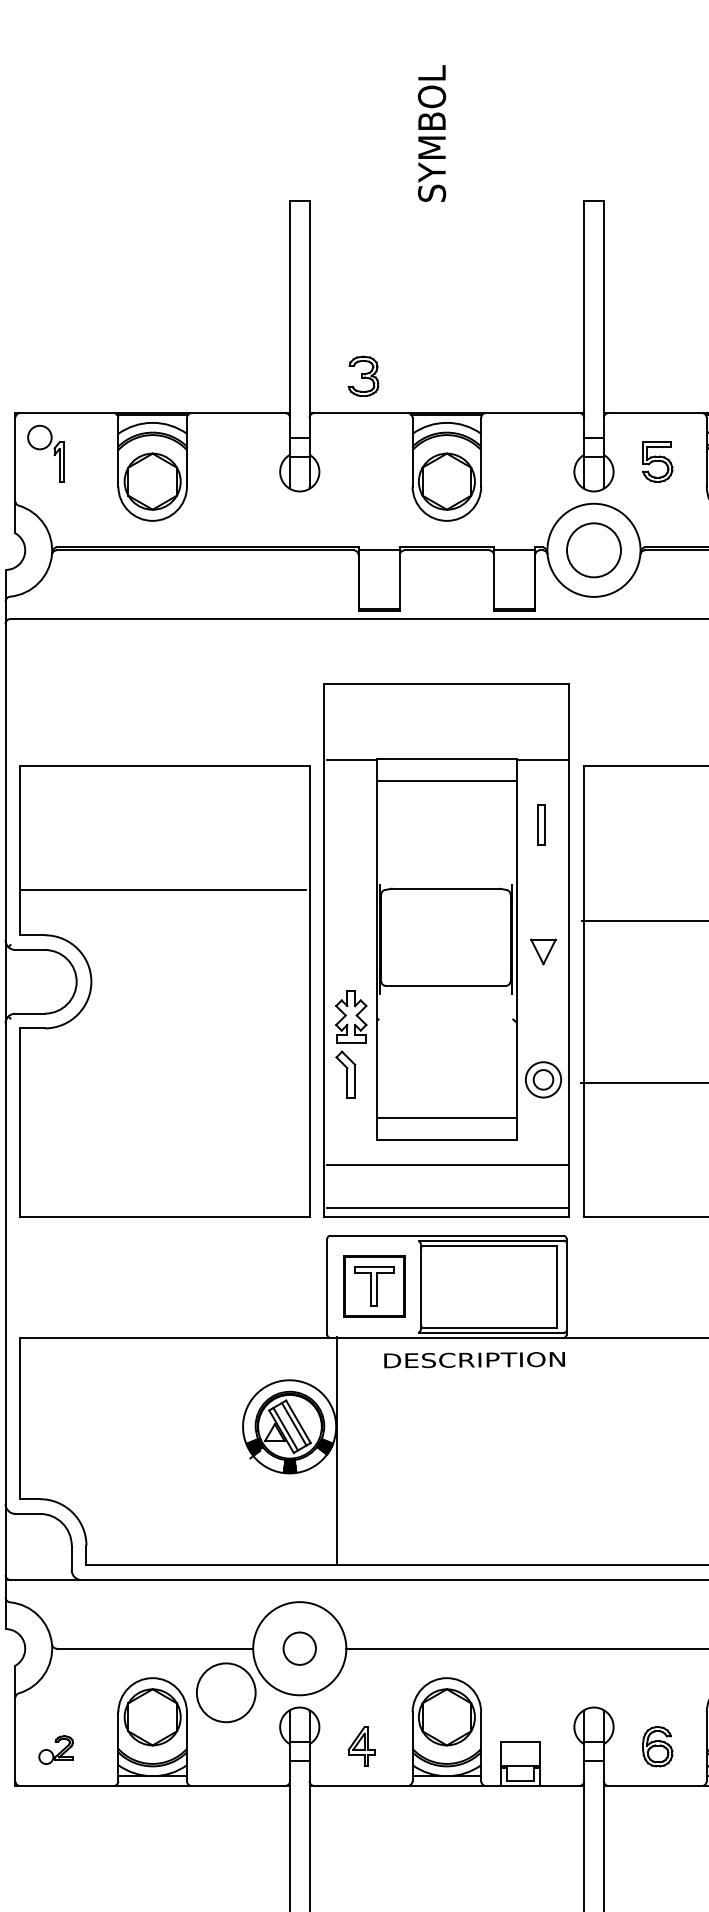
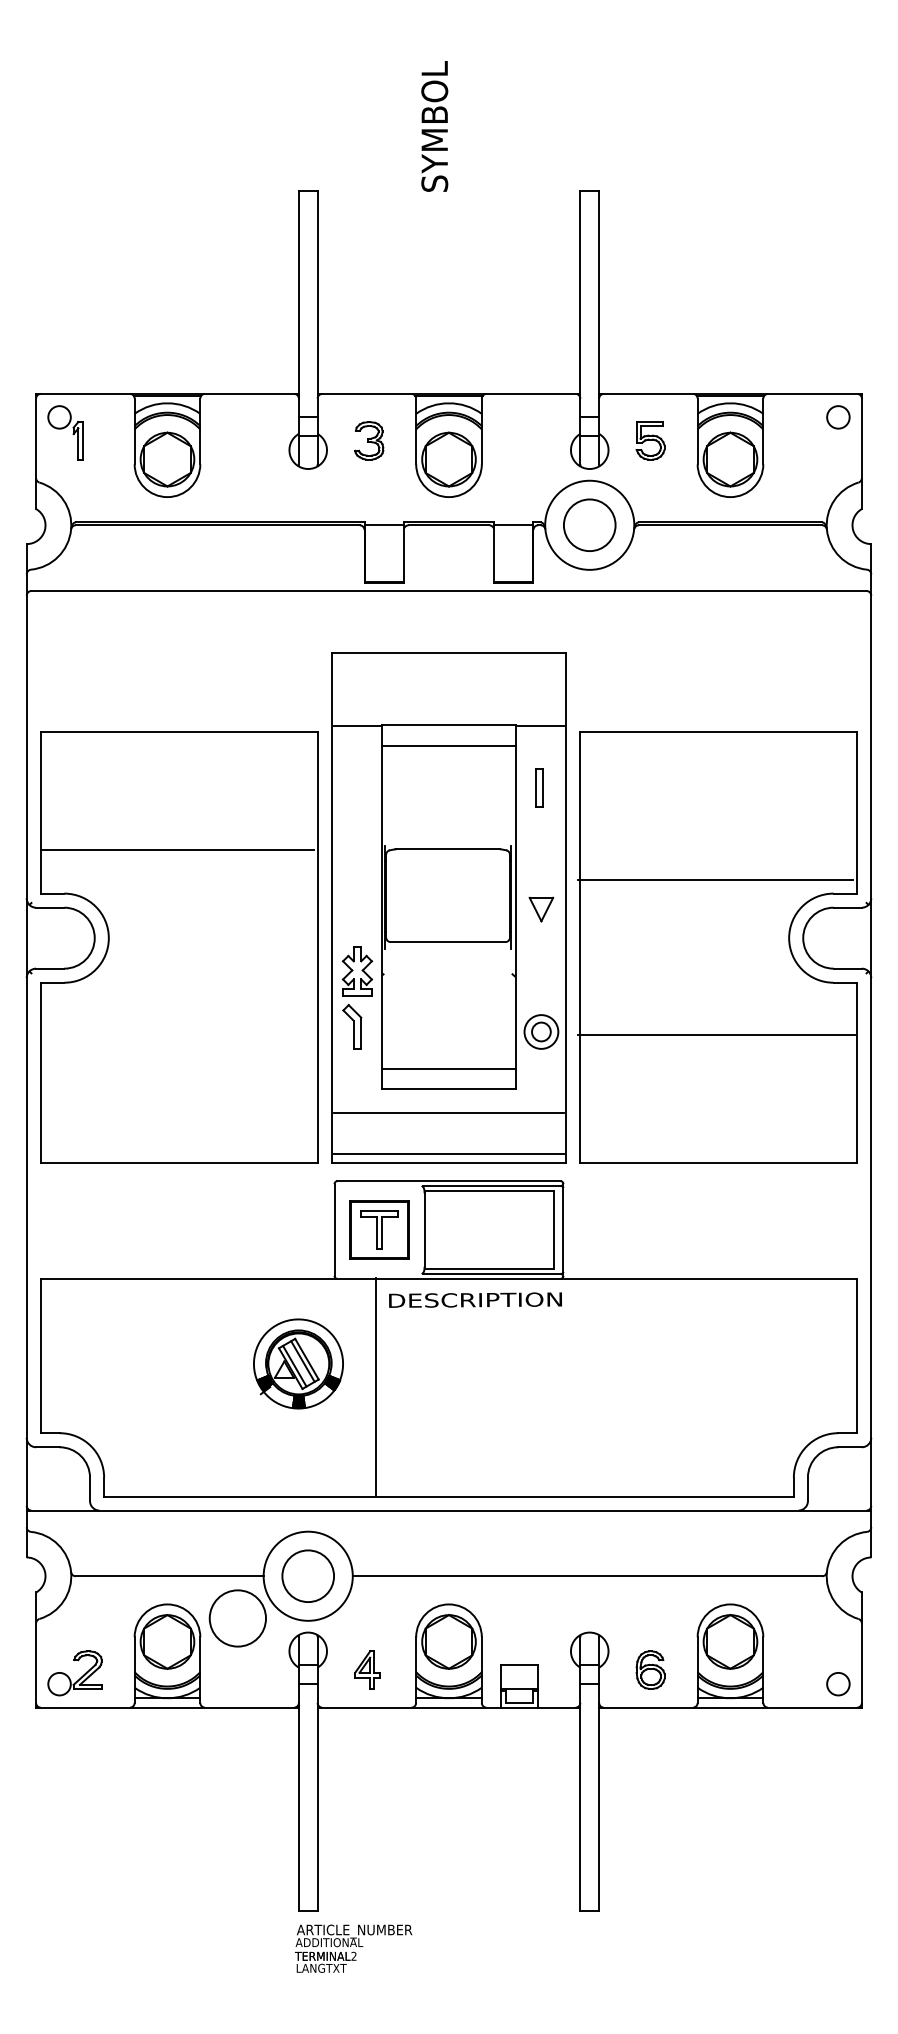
part: (363, 376) -> (369, 440), moved
line: (337, 1451) -> (376, 1387), moved
circle: (300, 1648) -> (308, 1576), size x1.67
part: (55, 1750) -> (74, 1673), size x1.67

